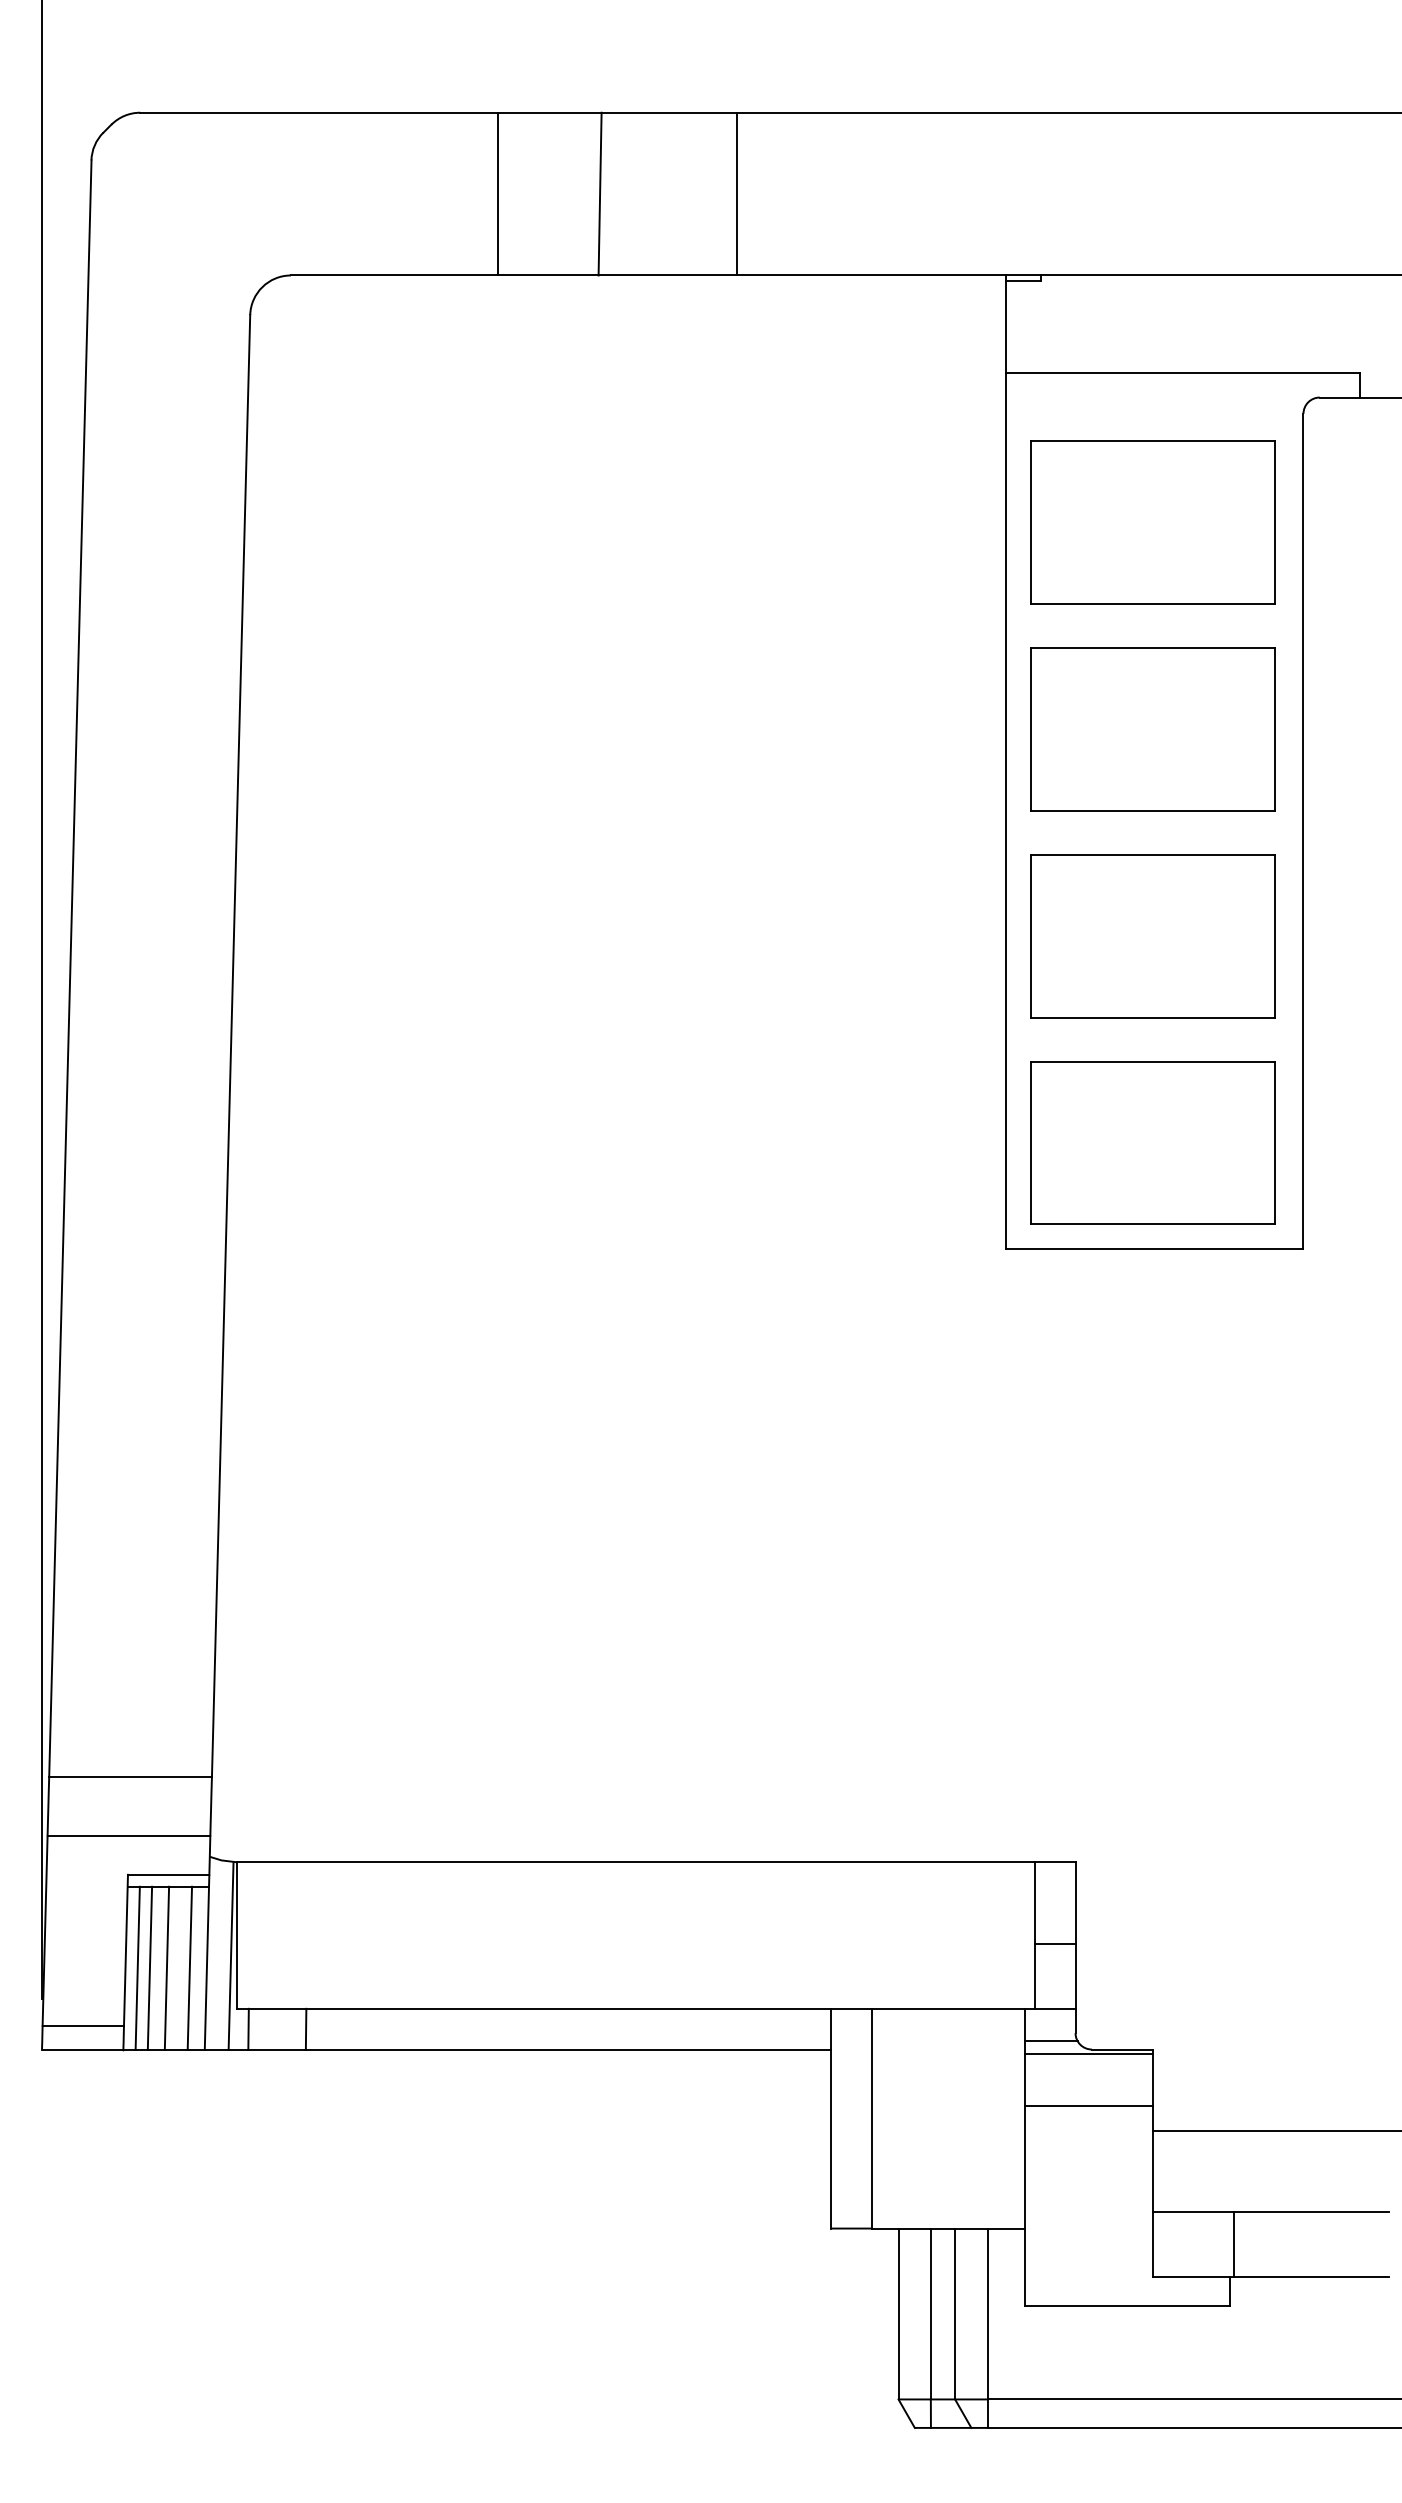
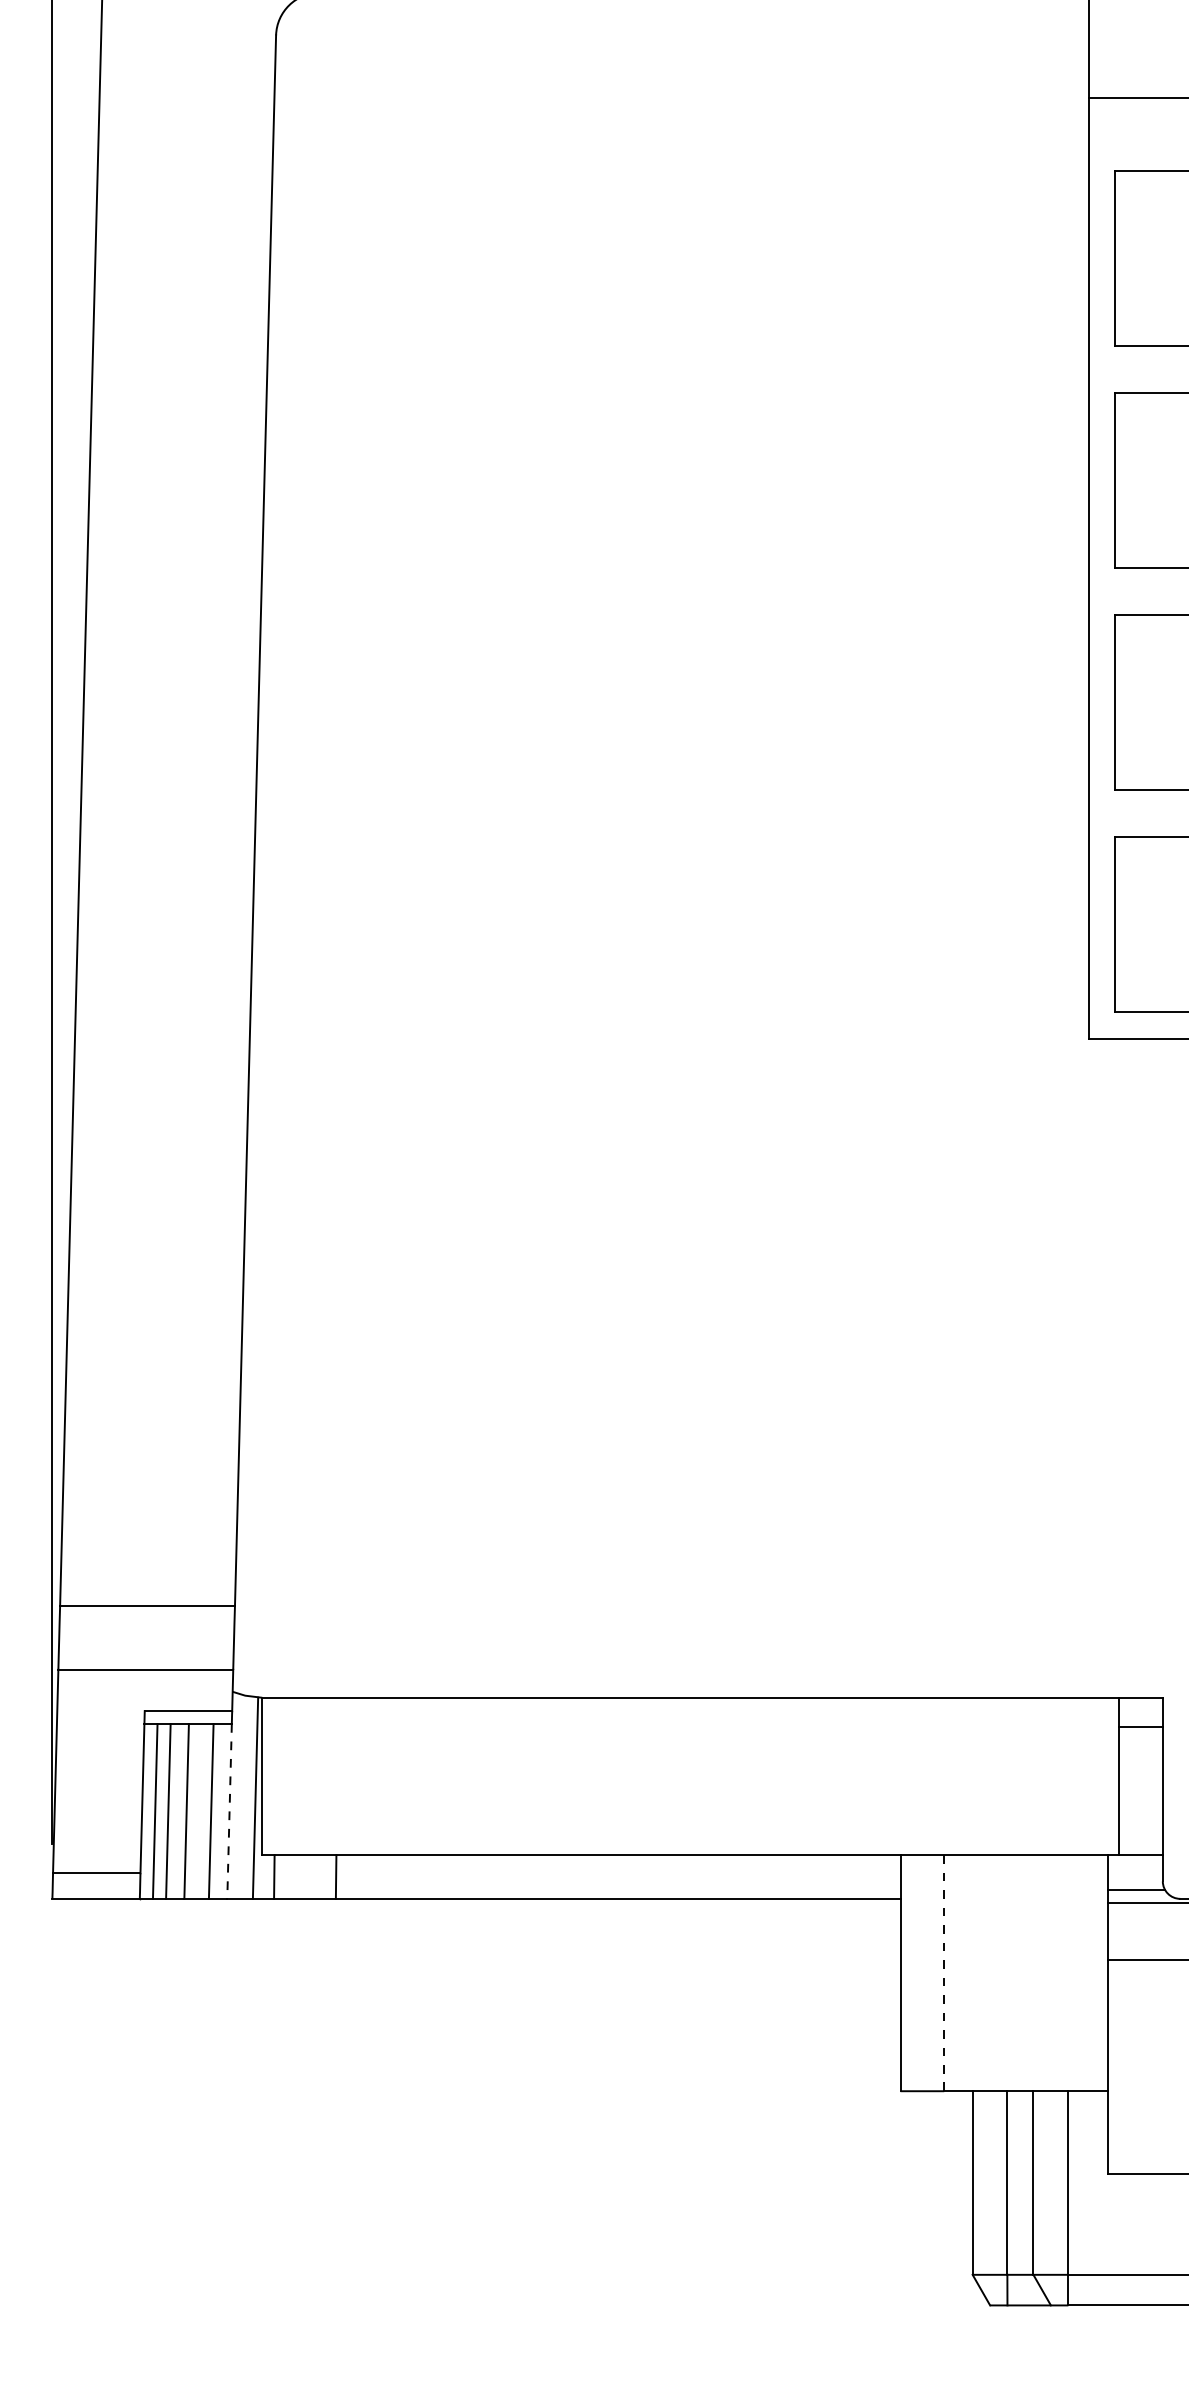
line: (1054, 1943) -> (1140, 1726), moved
line: (206, 1968) -> (229, 1811), solid -> dashed
line: (872, 2118) -> (944, 1972), solid -> dashed

